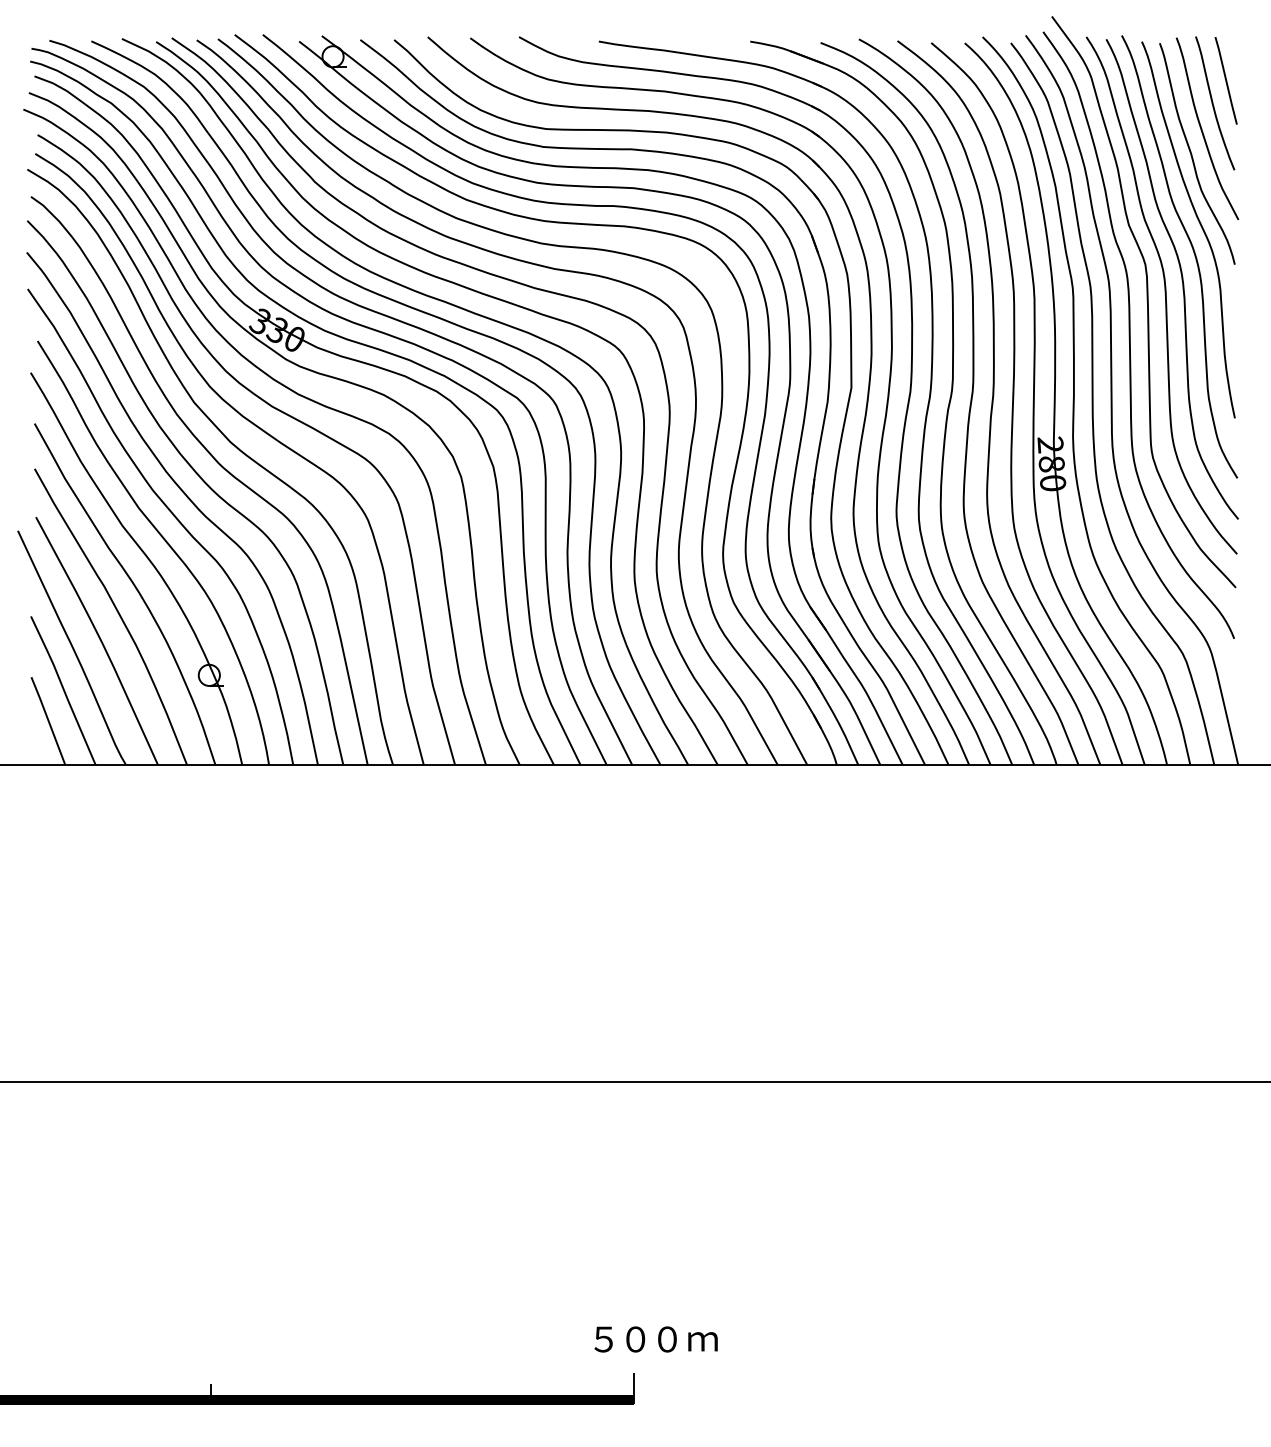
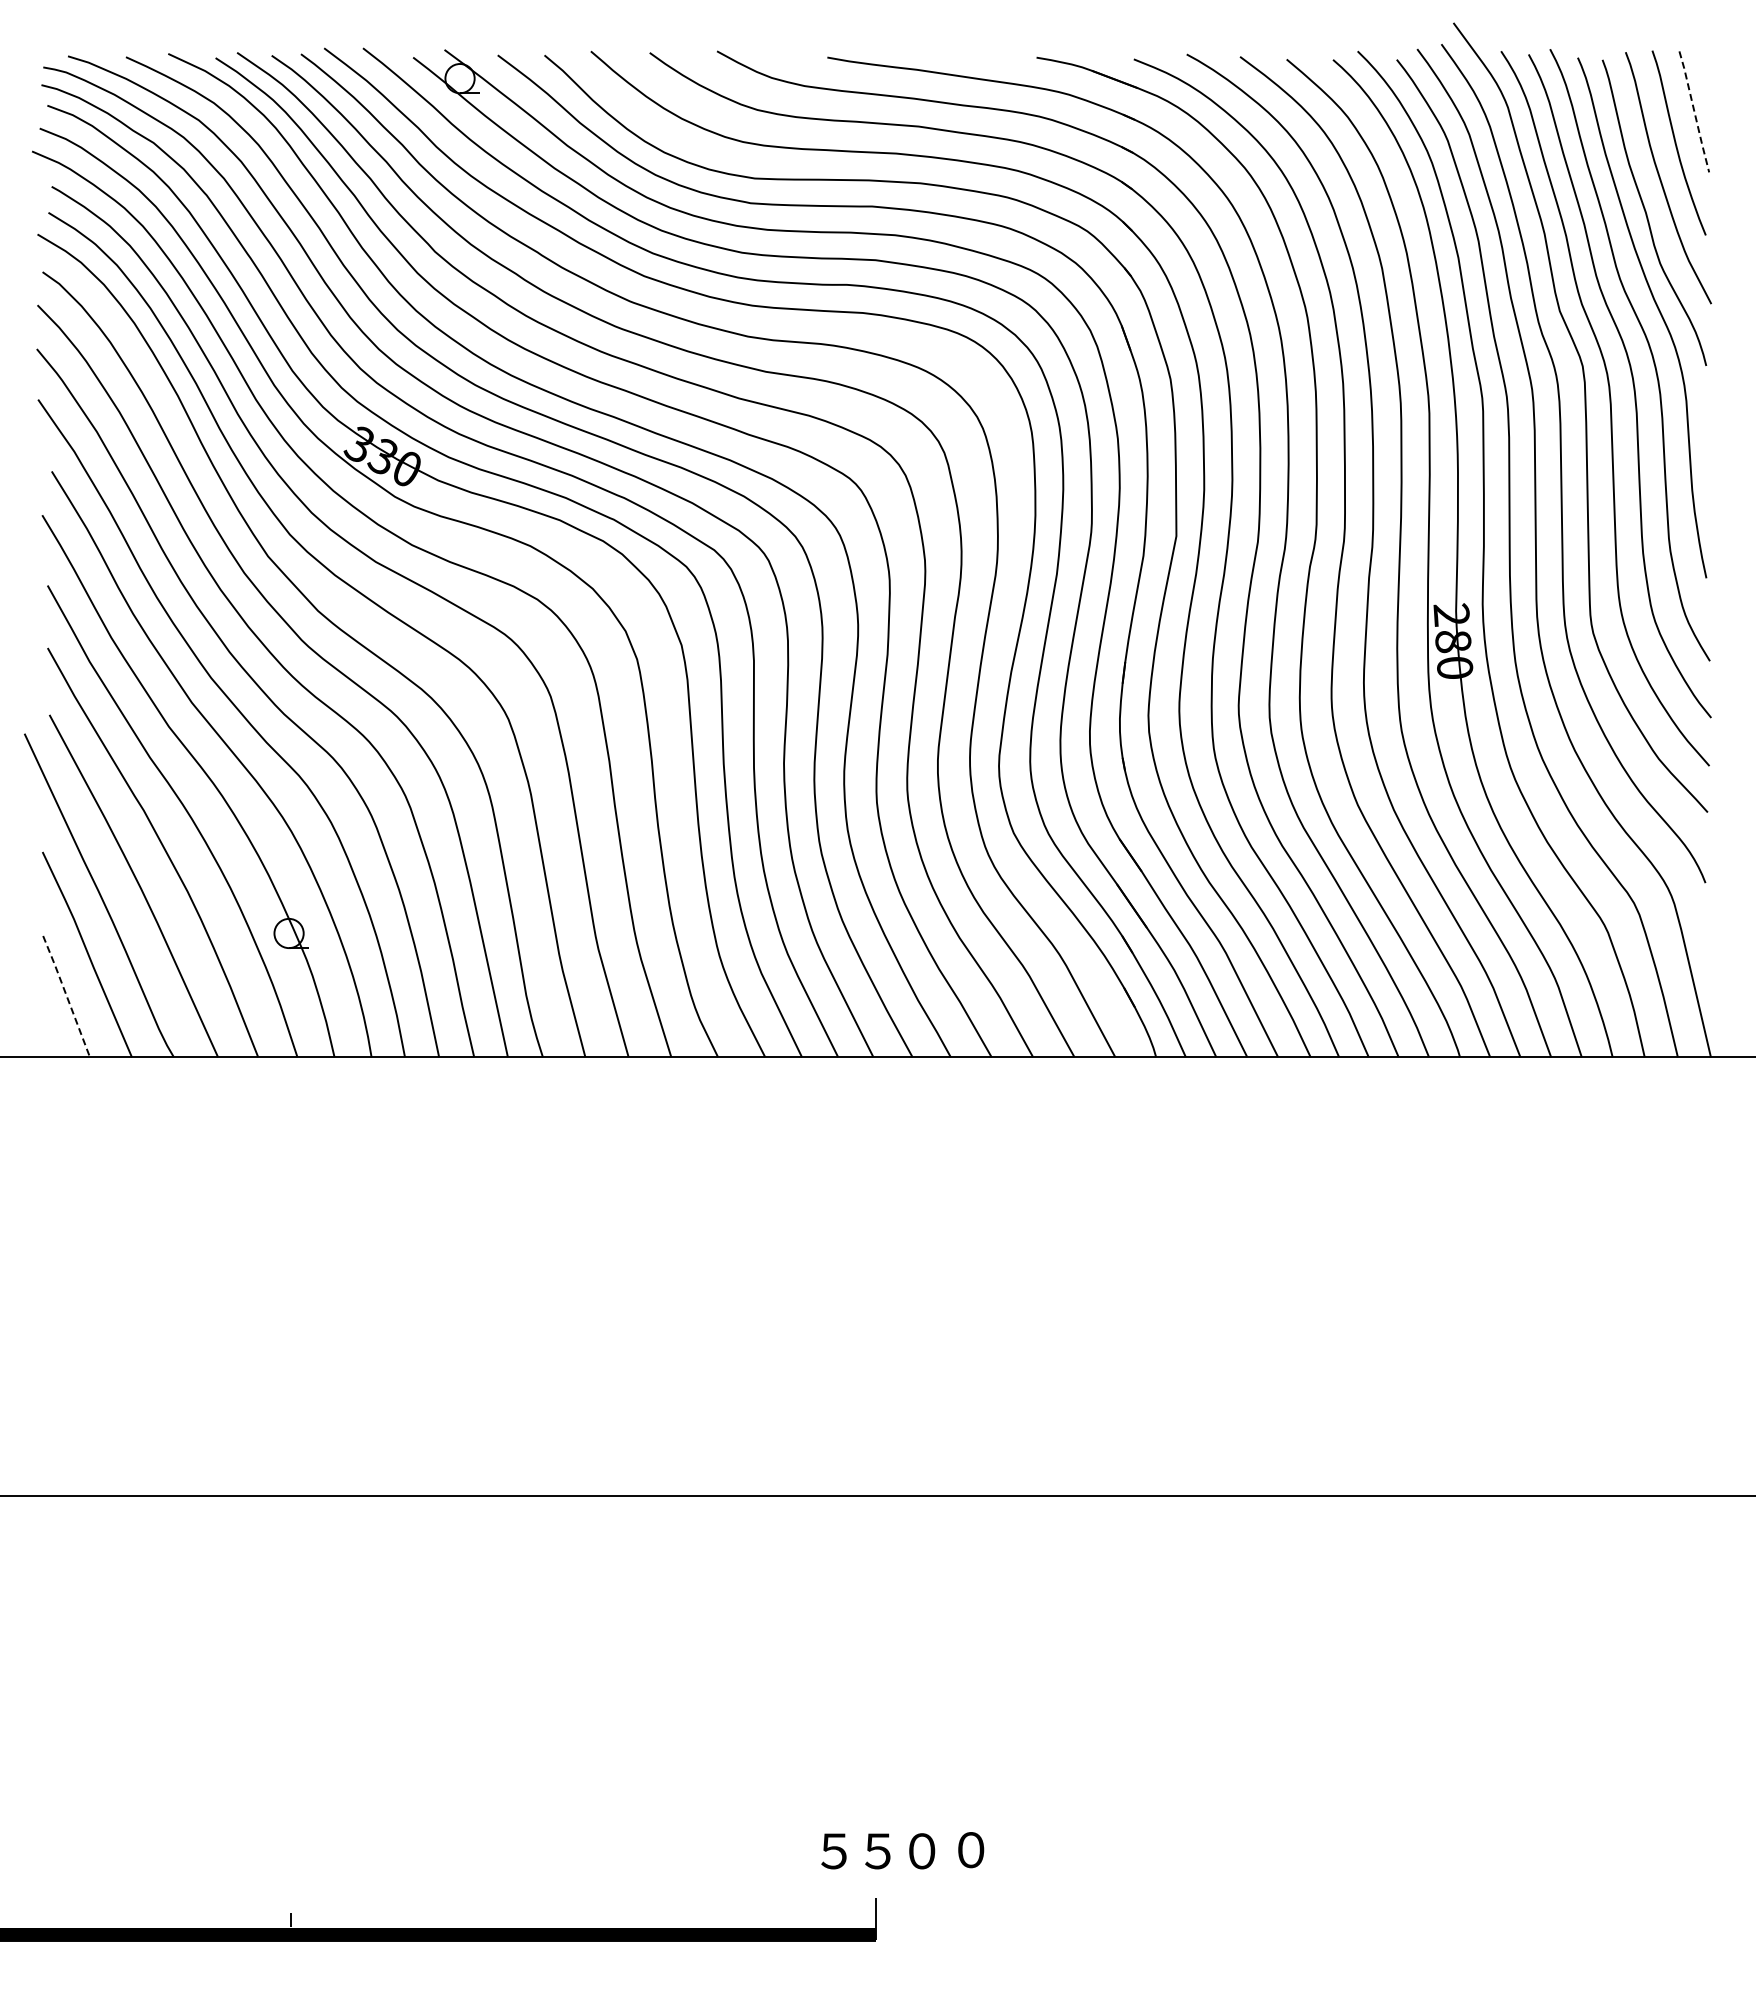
line: (1226, 80) -> (1694, 111), solid -> dashed
line: (48, 720) -> (66, 995), solid -> dashed
text: (703, 1338) -> (971, 1850), ｍ -> ０
text: (635, 1339) -> (878, 1851), ０ -> ５

